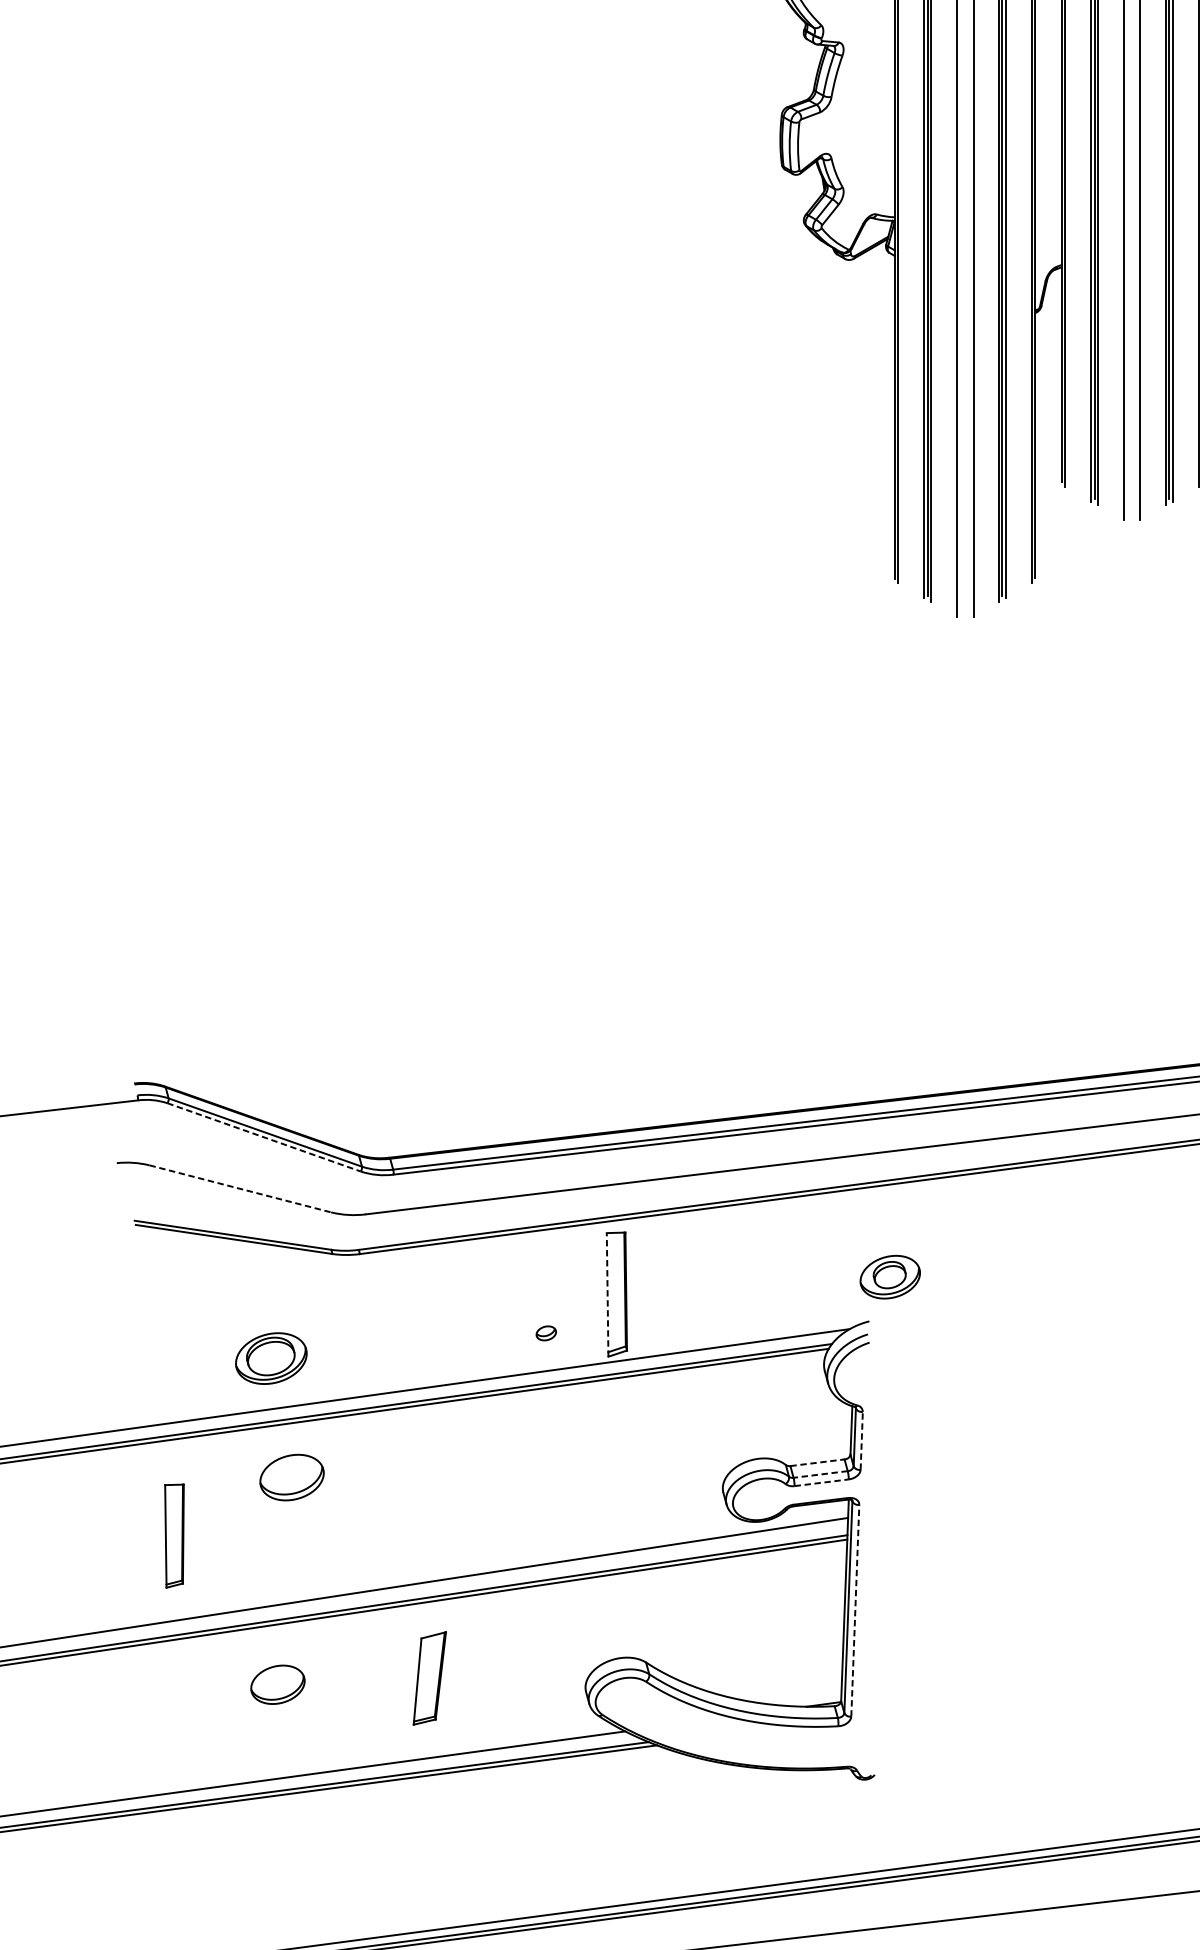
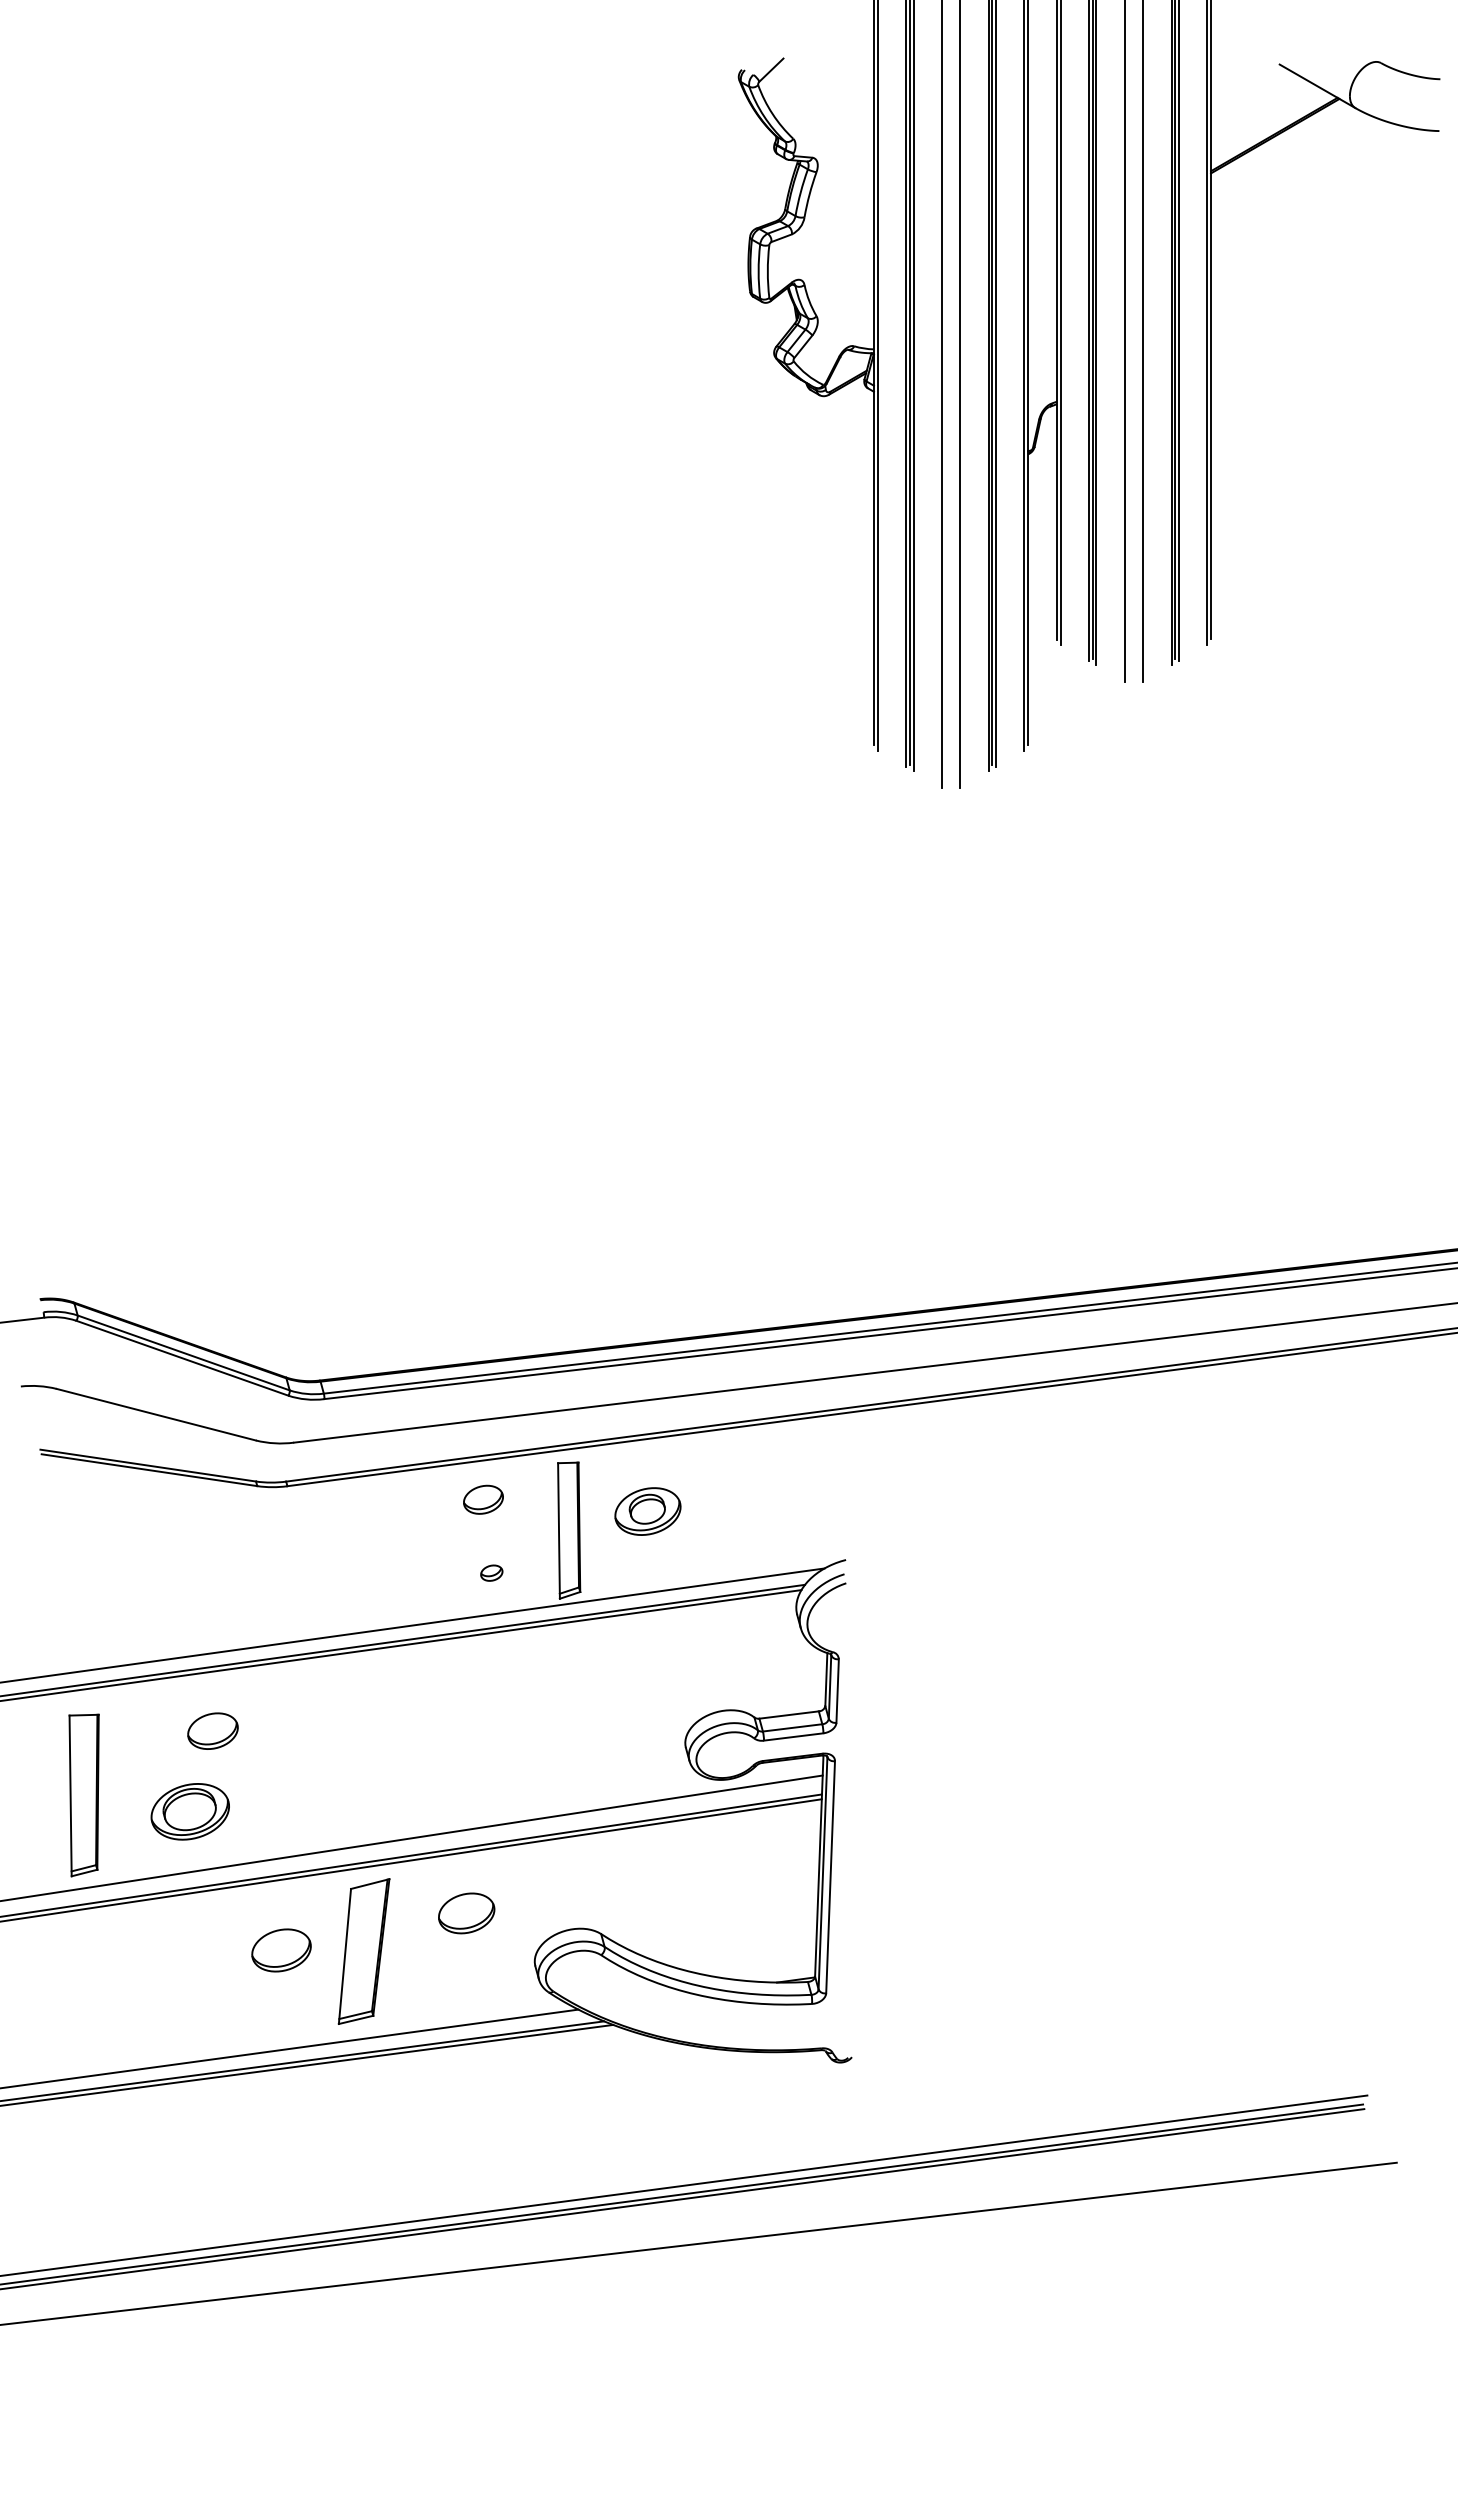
line: (264, 1137) -> (182, 1358), dashed -> solid
line: (240, 1188) -> (156, 1414), dashed -> solid
part: (538, 1266) -> (483, 1499), added
part: (889, 1277) -> (647, 1511), moved
line: (608, 1294) -> (559, 1530), dashed -> solid
part: (270, 1358) -> (189, 1811), moved
line: (861, 1440) -> (837, 1690), dashed -> solid
line: (817, 1463) -> (789, 1715), dashed -> solid
line: (820, 1474) -> (792, 1727), dashed -> solid
part: (291, 1476) -> (212, 1730), size x0.71
line: (821, 1482) -> (793, 1736), dashed -> solid
part: (173, 1536) -> (83, 1795), size x1.43
line: (855, 1610) -> (830, 1876), dashed -> solid
part: (523, 1643) -> (466, 1913), added
part: (429, 1678) -> (363, 1951), size x1.43
part: (277, 1684) -> (281, 1950), moved

